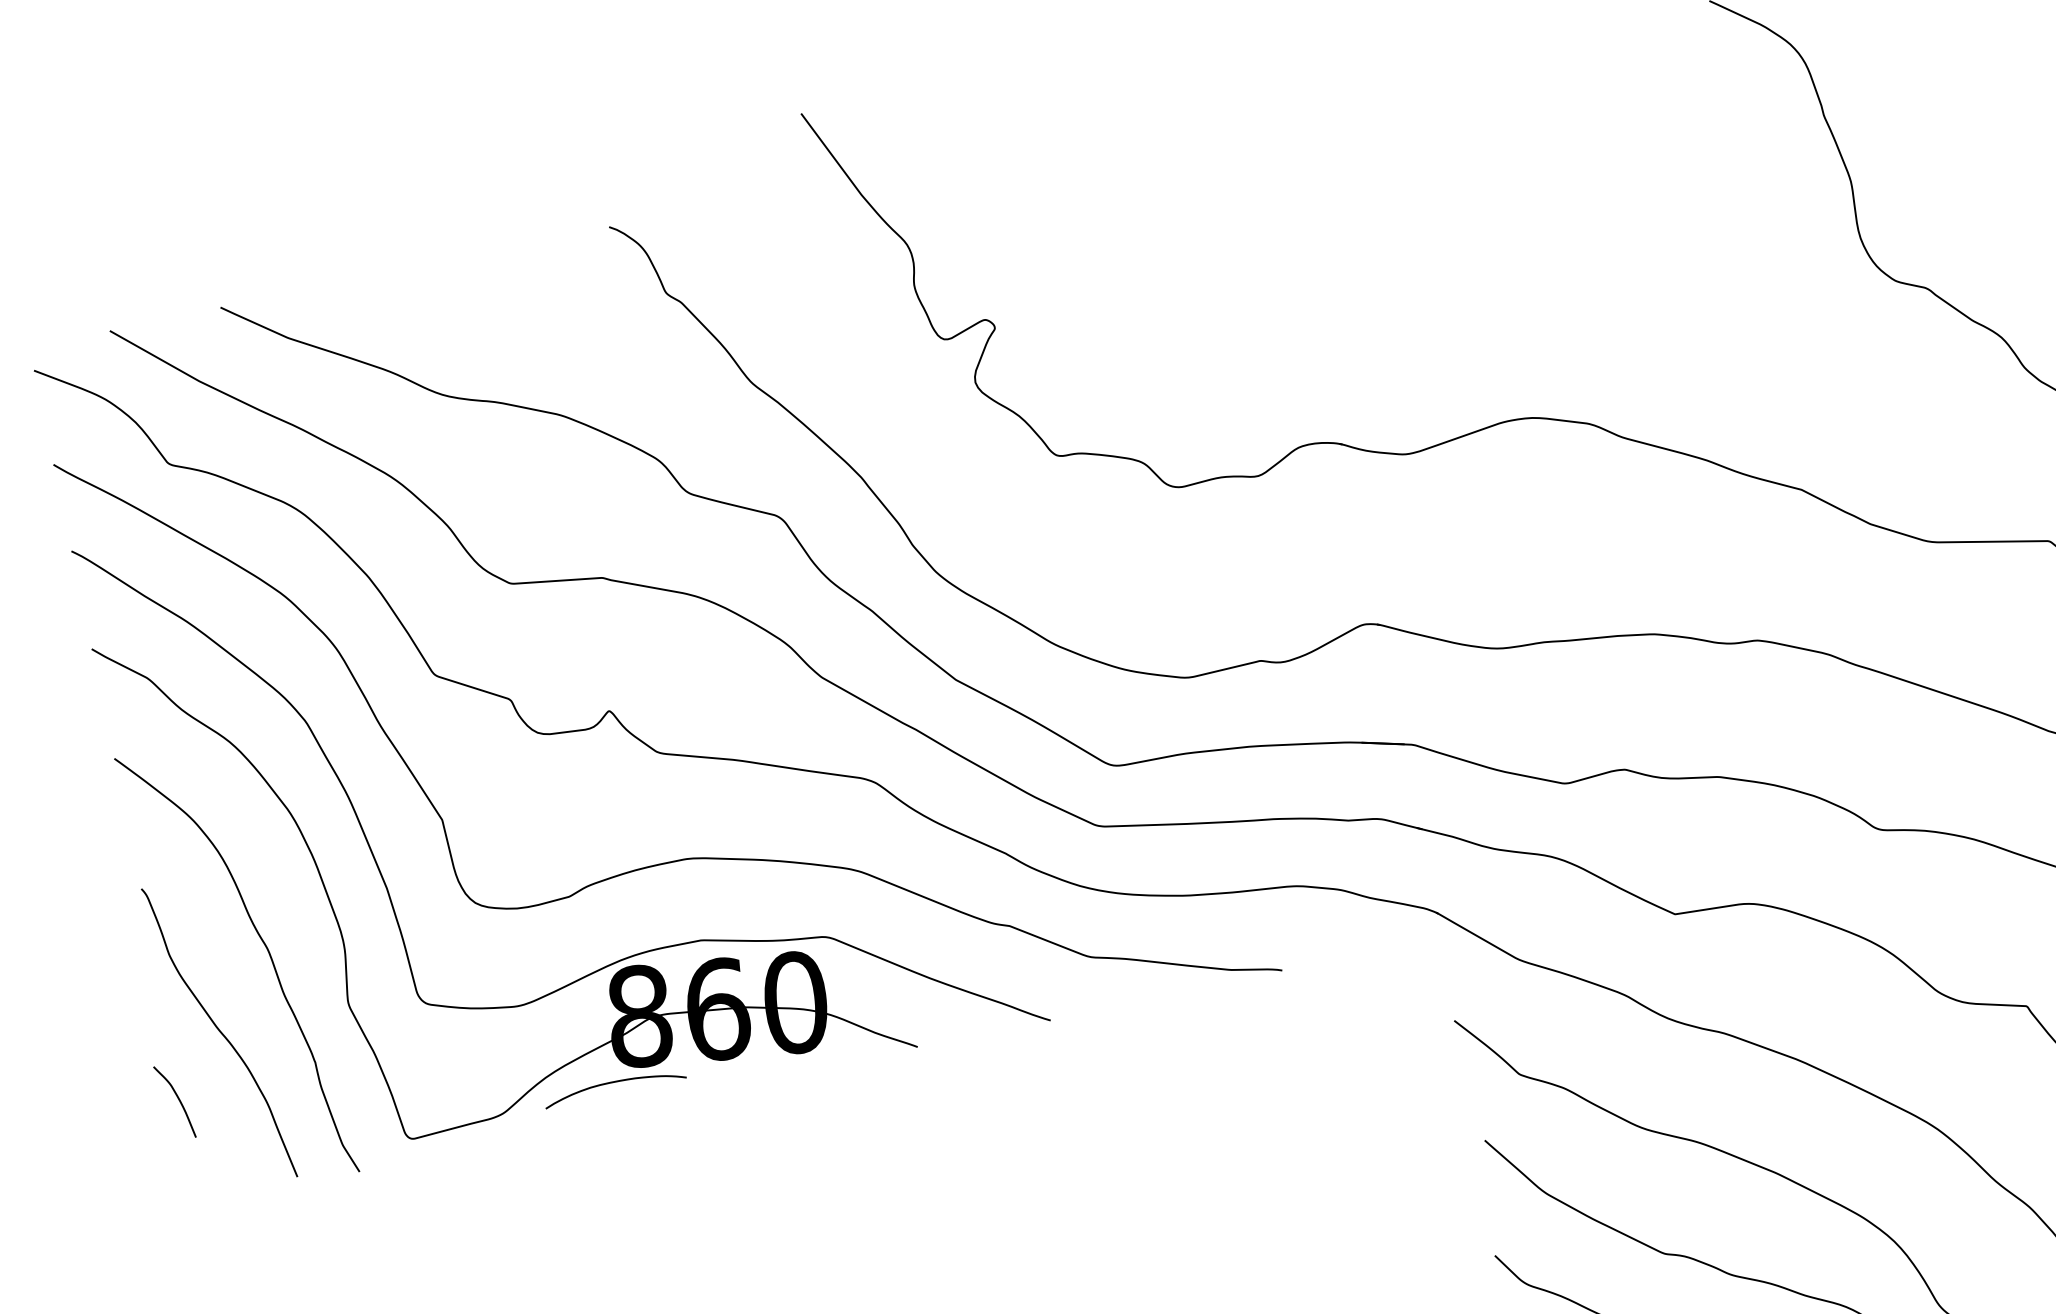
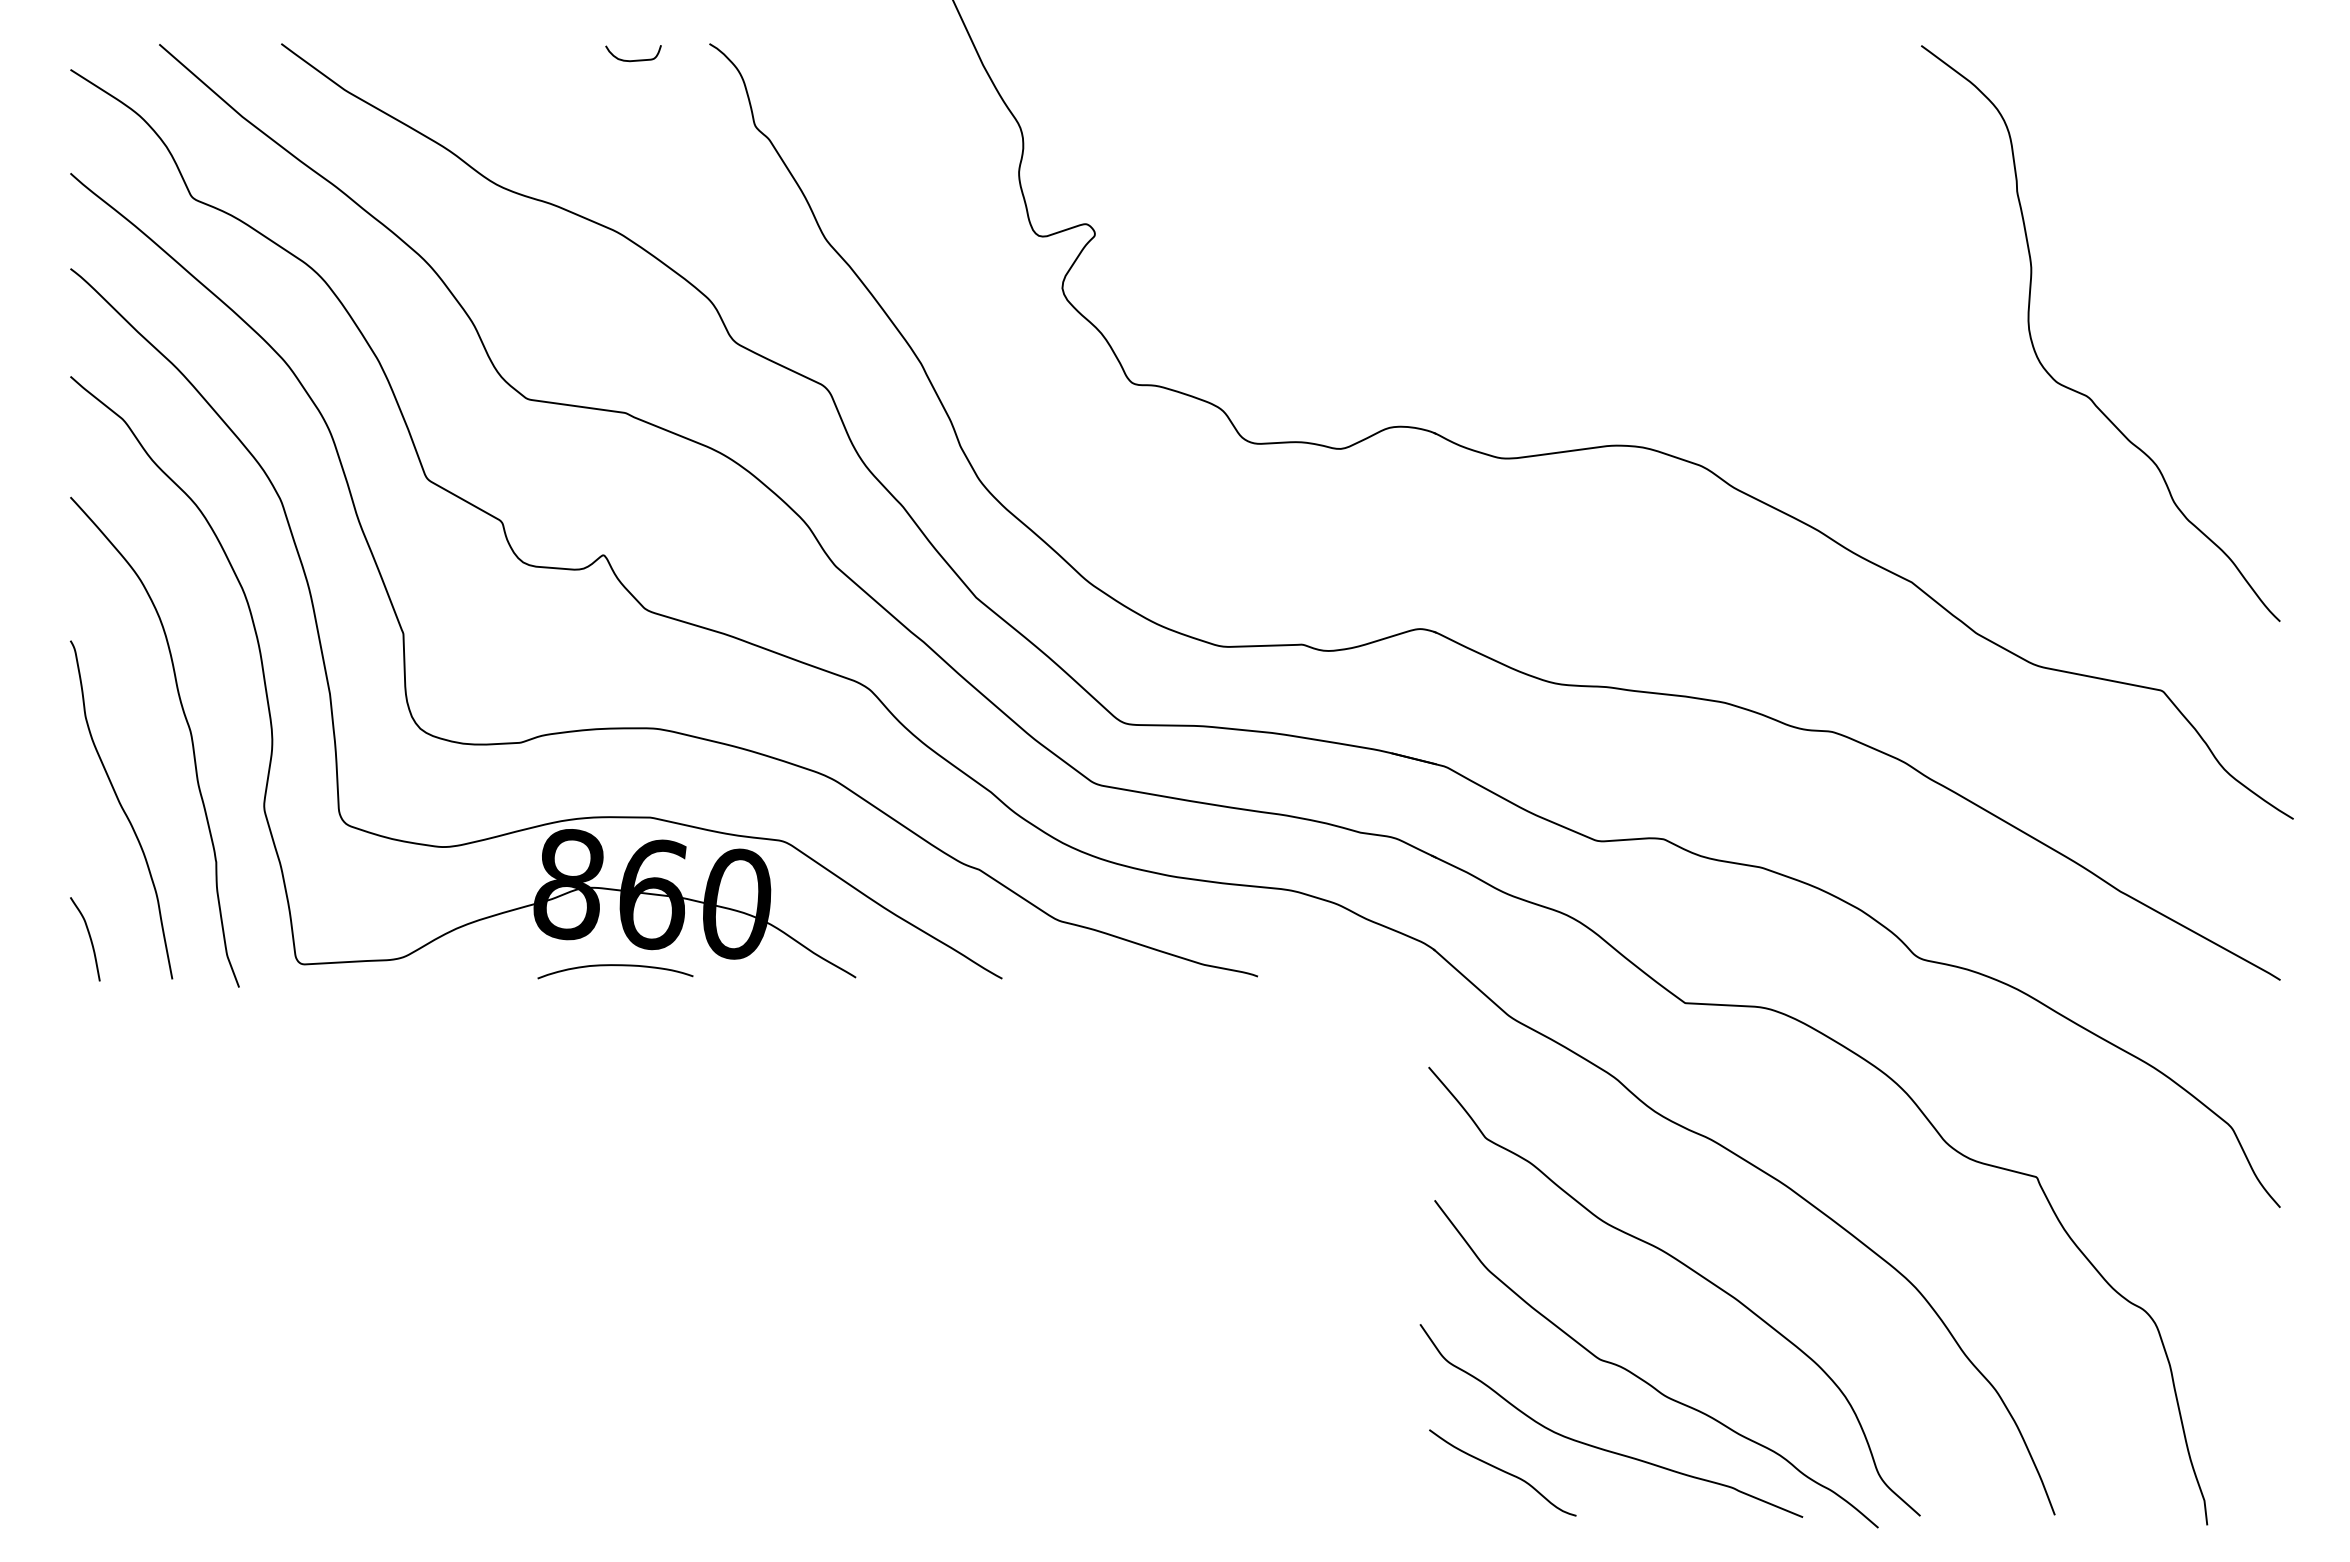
curve: (544, 255) -> (635, 59), added
curve: (614, 1083) -> (615, 966), moved
curve: (178, 1100) -> (89, 938), moved

